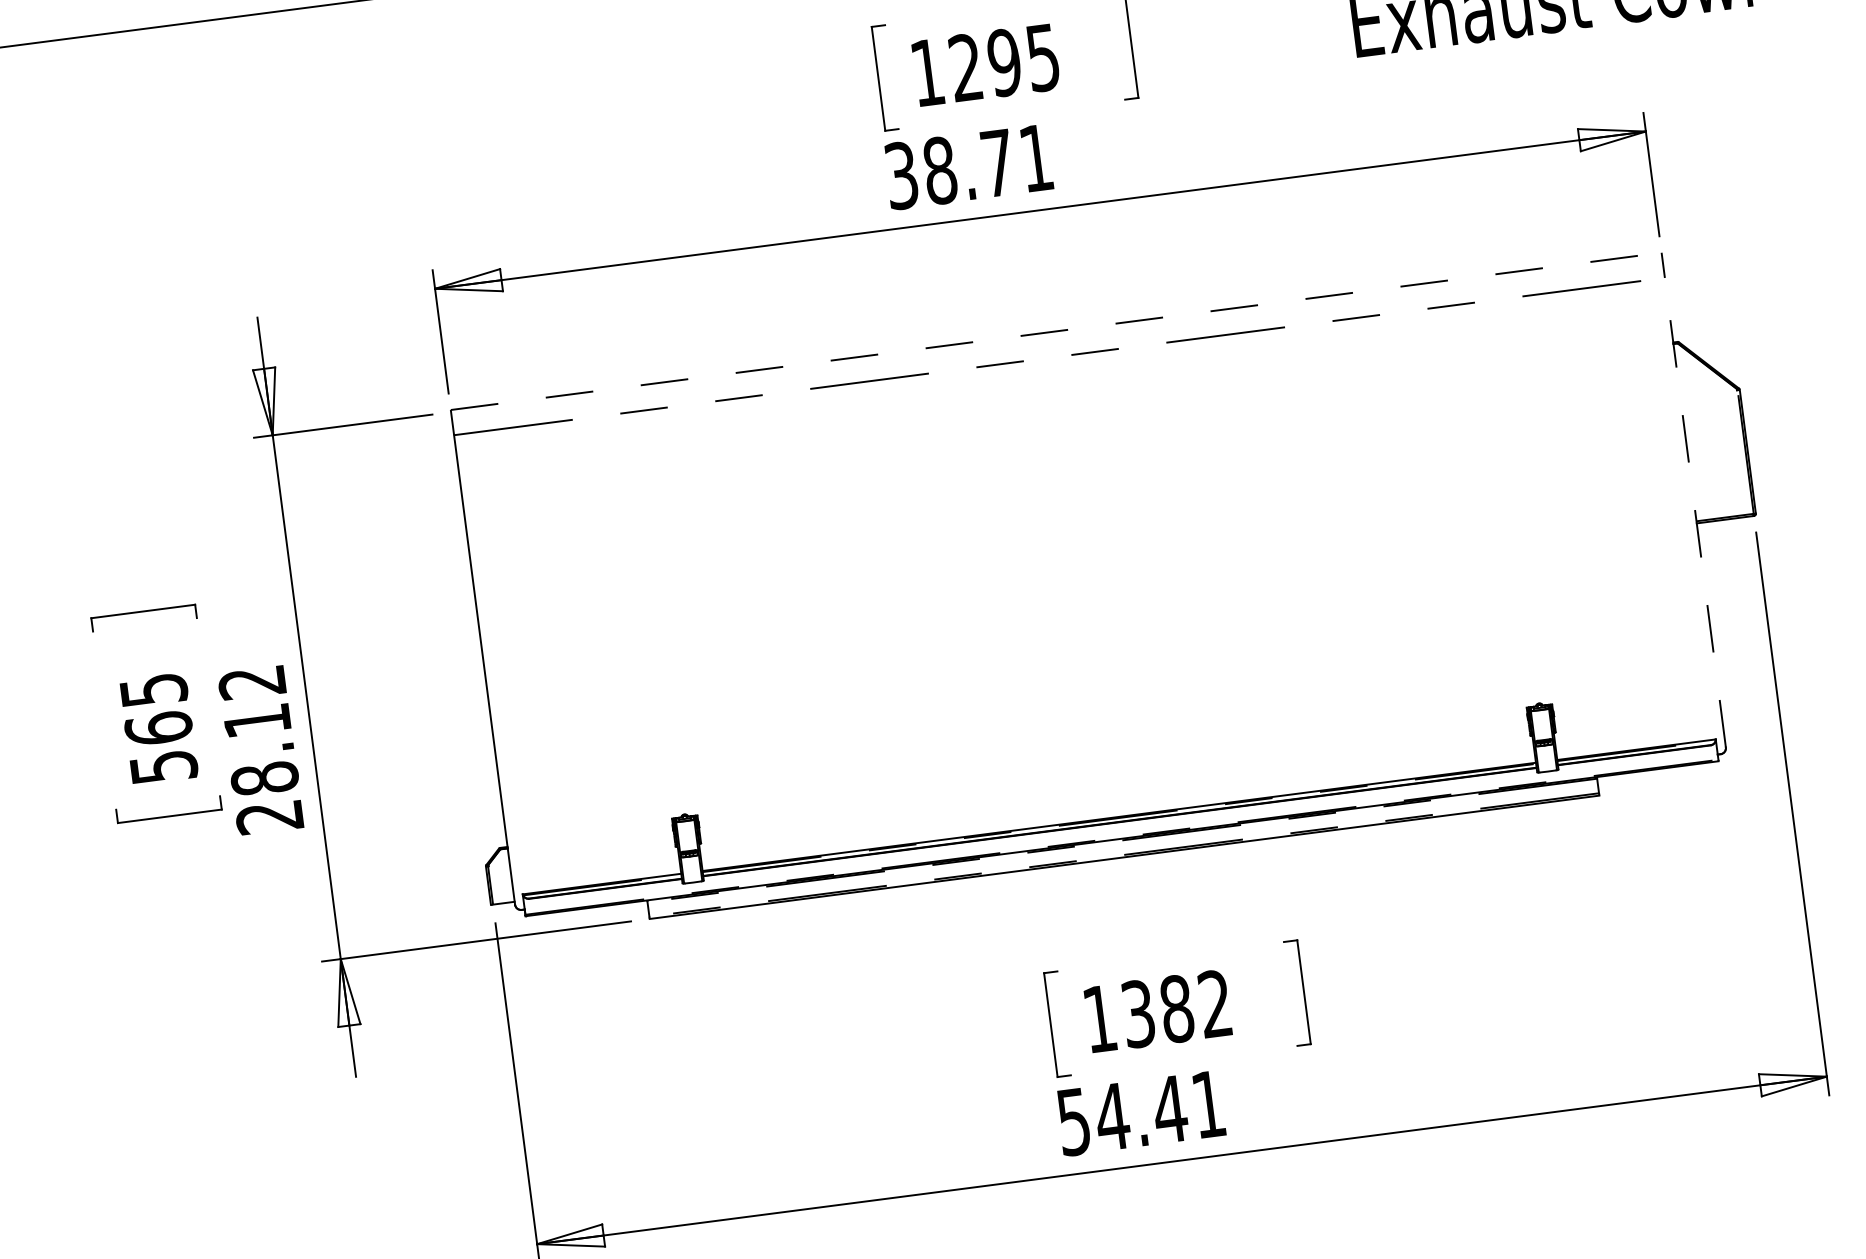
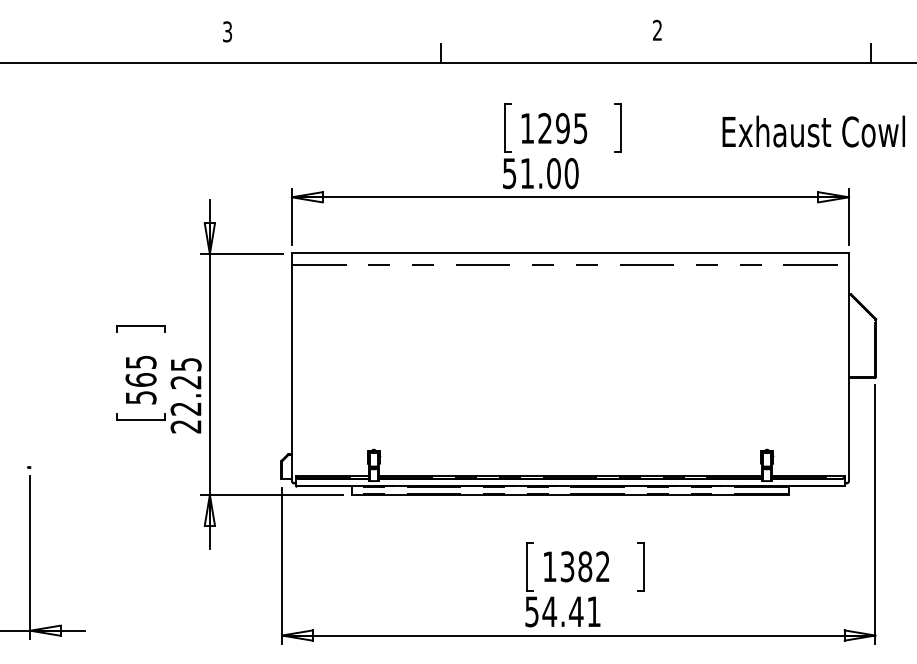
text: (968, 166) -> (540, 173), 38.71 -> 51.00
line: (1056, 332) -> (570, 253), dashed -> solid
line: (1696, 512) -> (849, 372), dashed -> solid
text: (257, 730) -> (185, 386), 28.12 -> 22.25

